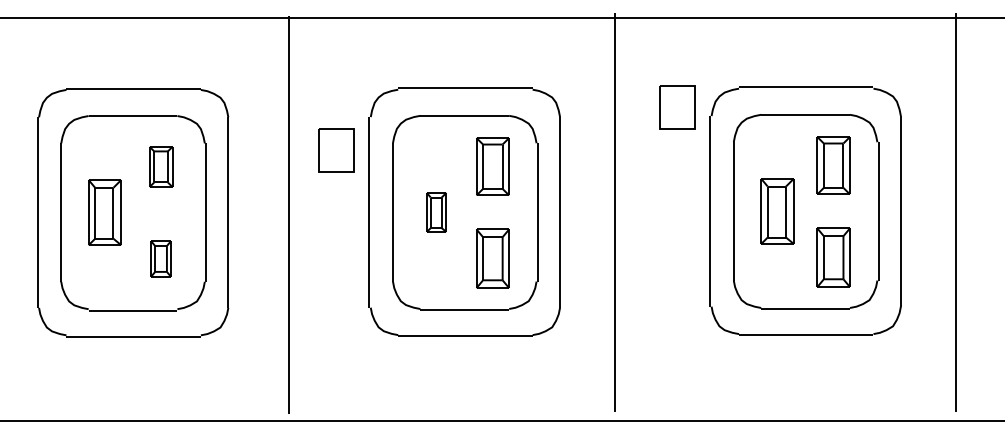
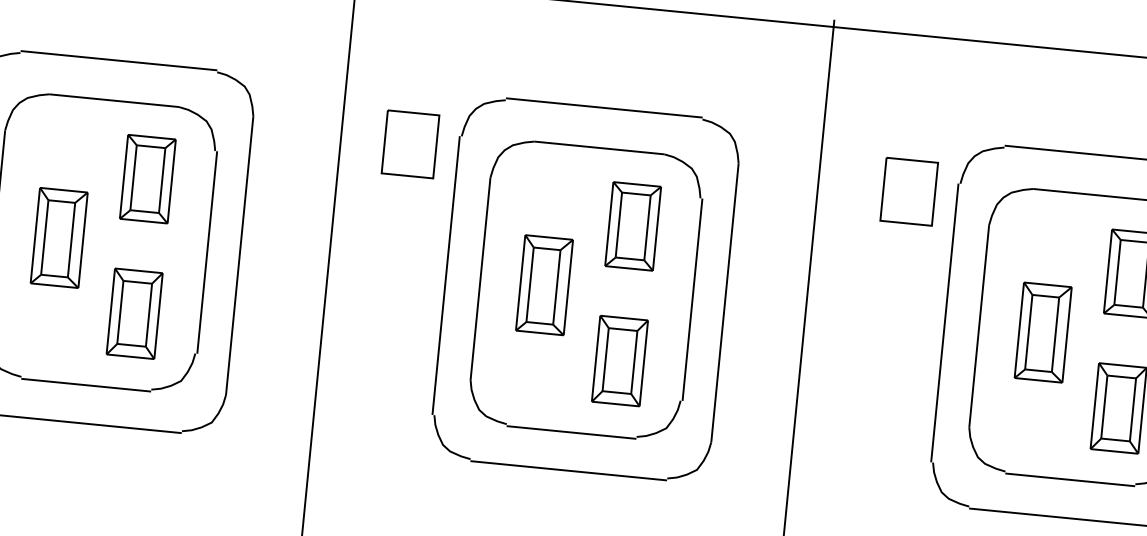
part: (677, 107) -> (909, 191), moved
part: (336, 150) -> (410, 143), moved
part: (160, 166) -> (147, 178), size x1.43
part: (436, 212) -> (544, 285), size x1.67
part: (160, 258) -> (133, 313), size x1.67

